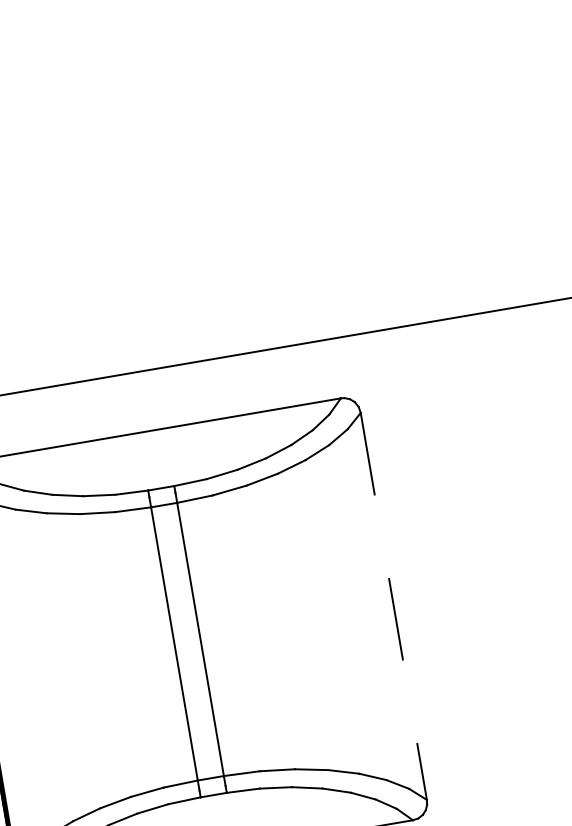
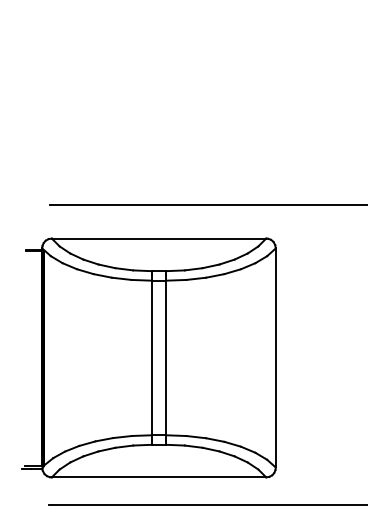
line: (393, 605) -> (275, 357), dashed -> solid

